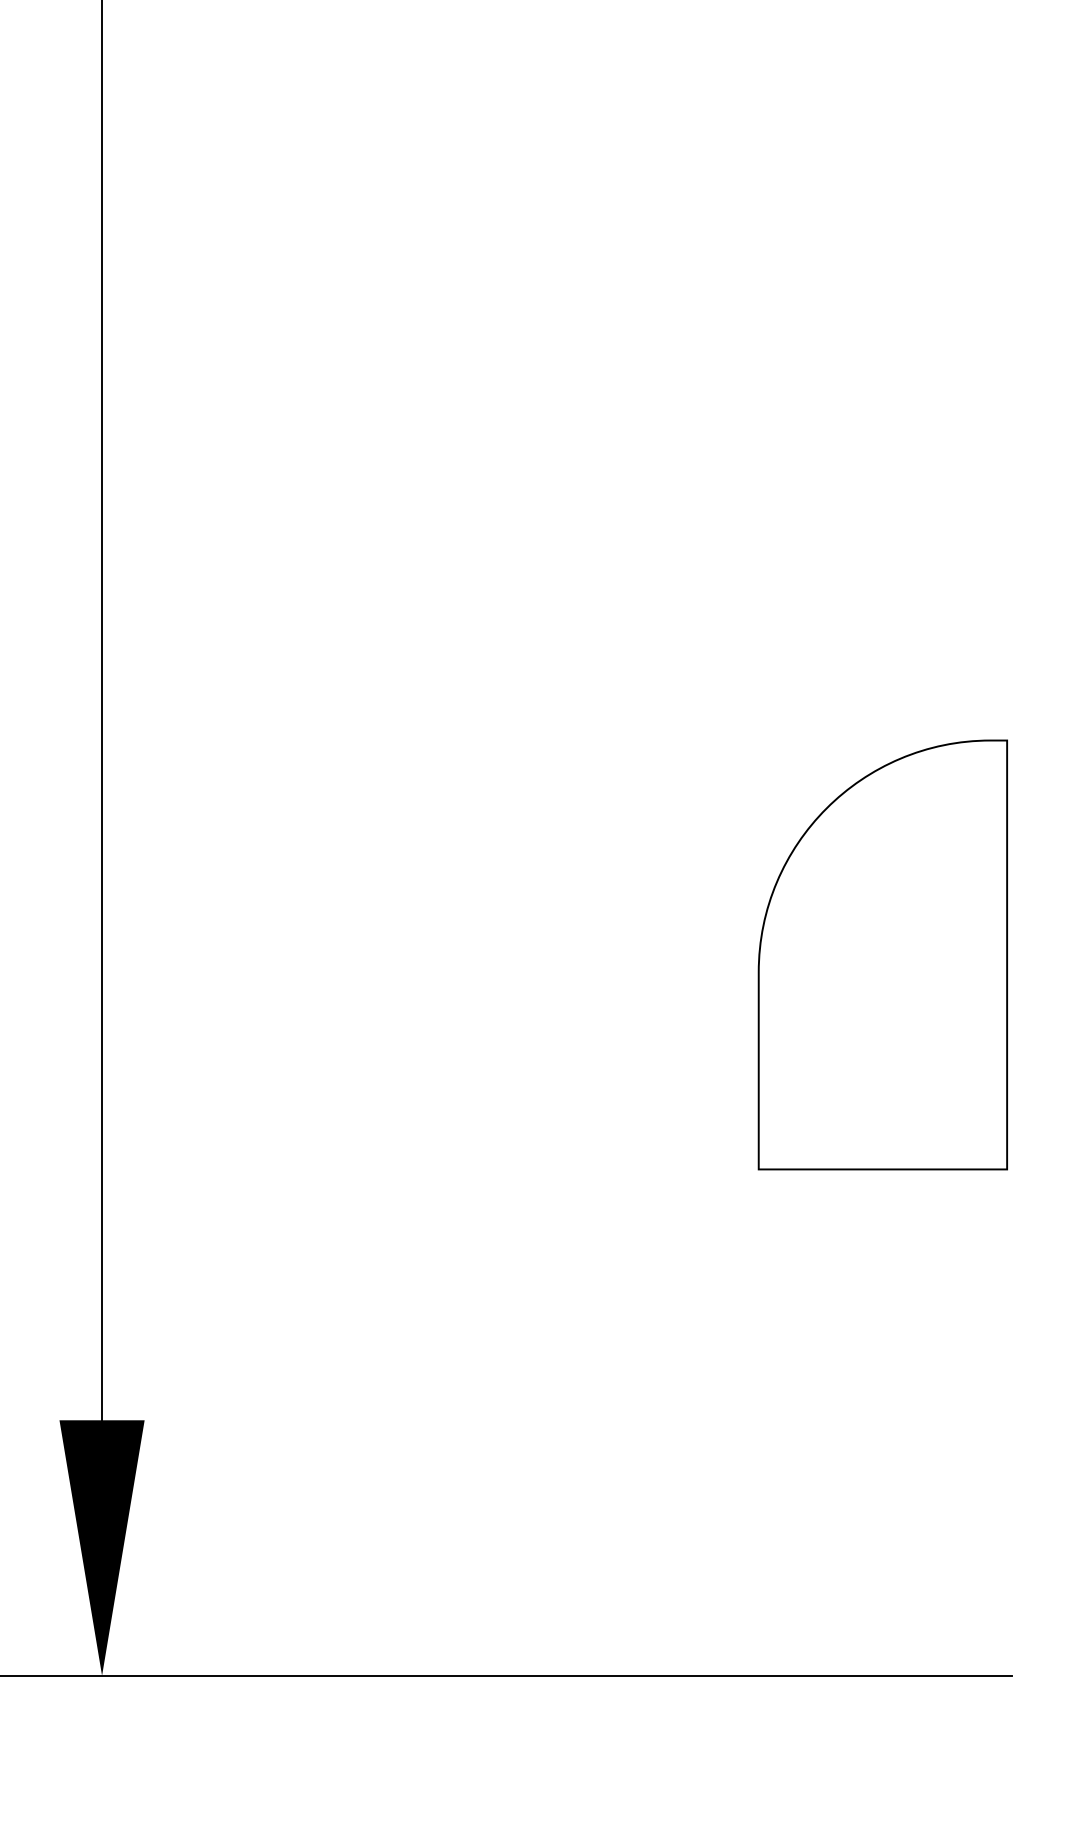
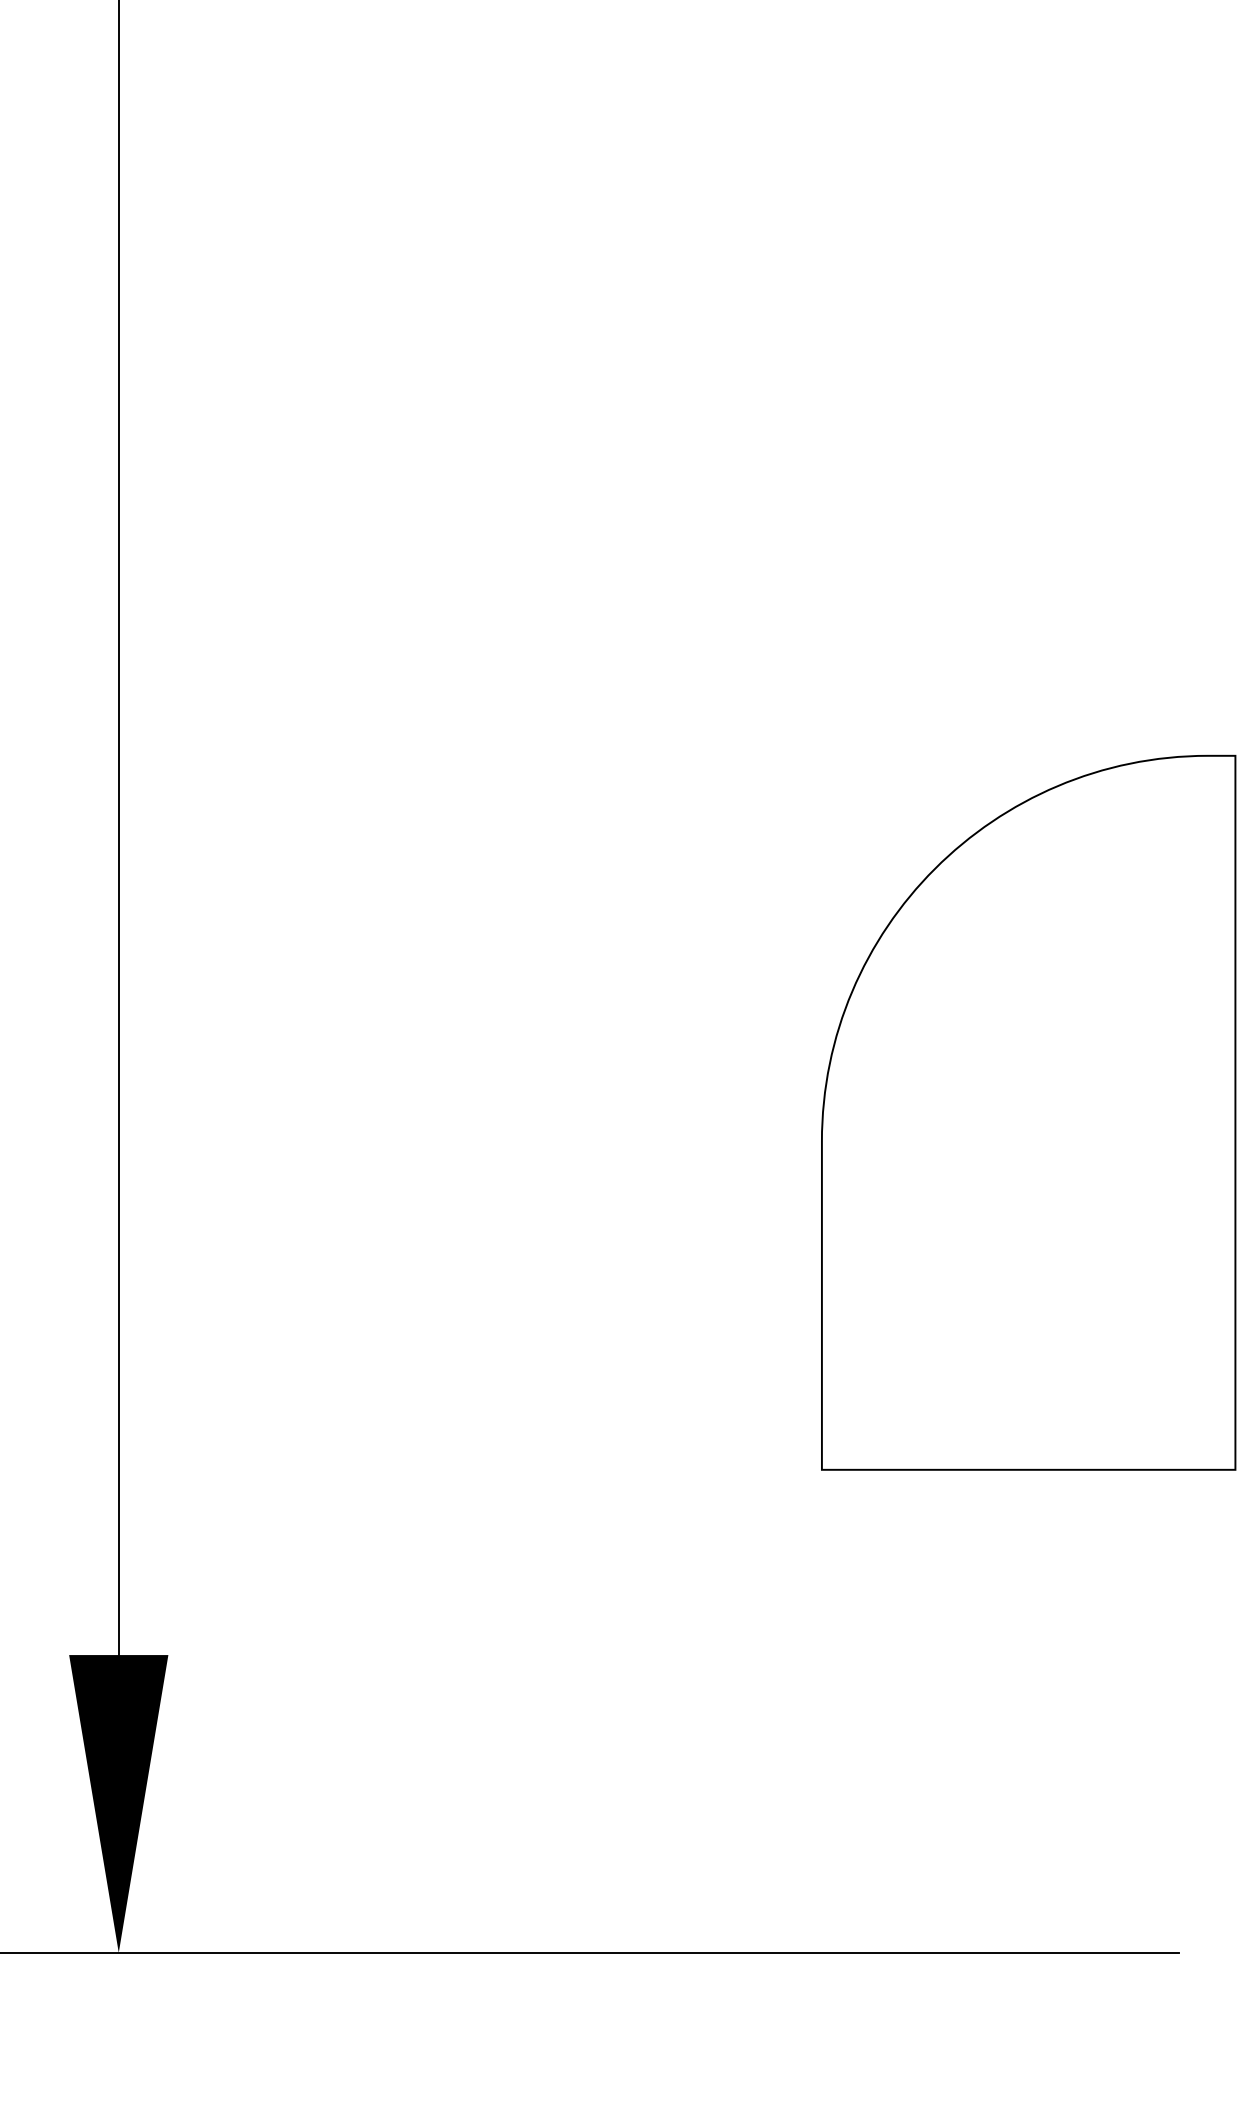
part: (882, 954) -> (1028, 1112), size x1.43

